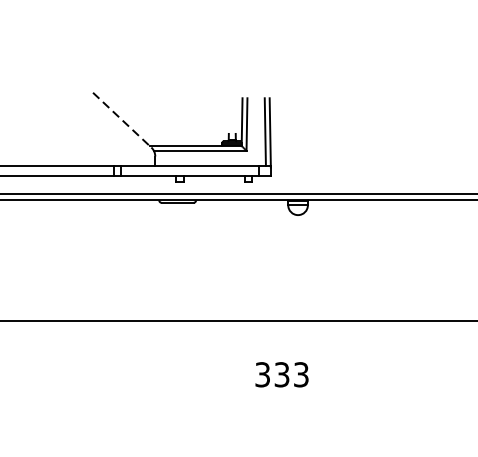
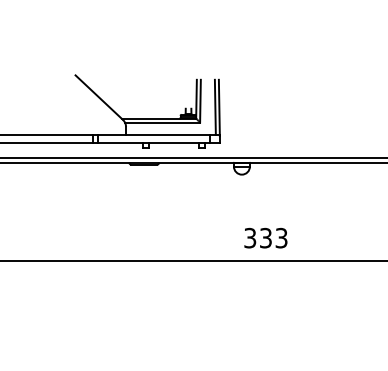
line: (122, 120) -> (99, 97), dashed -> solid
text: (281, 373) -> (265, 237), moved

